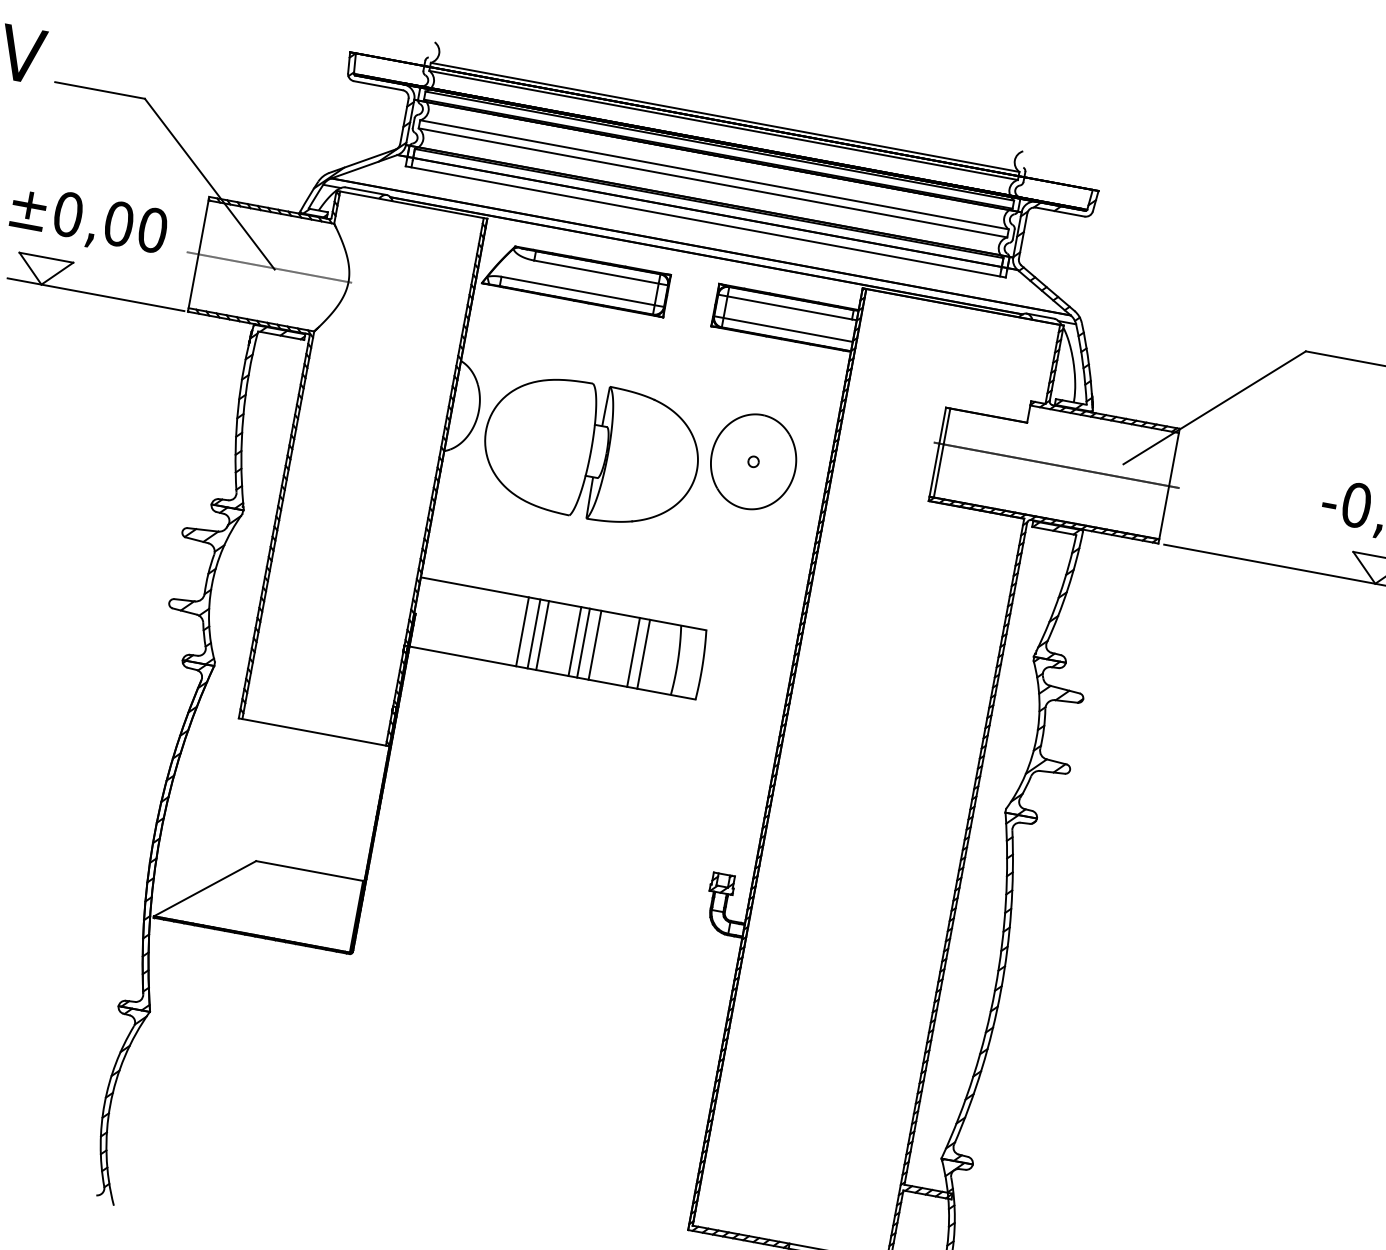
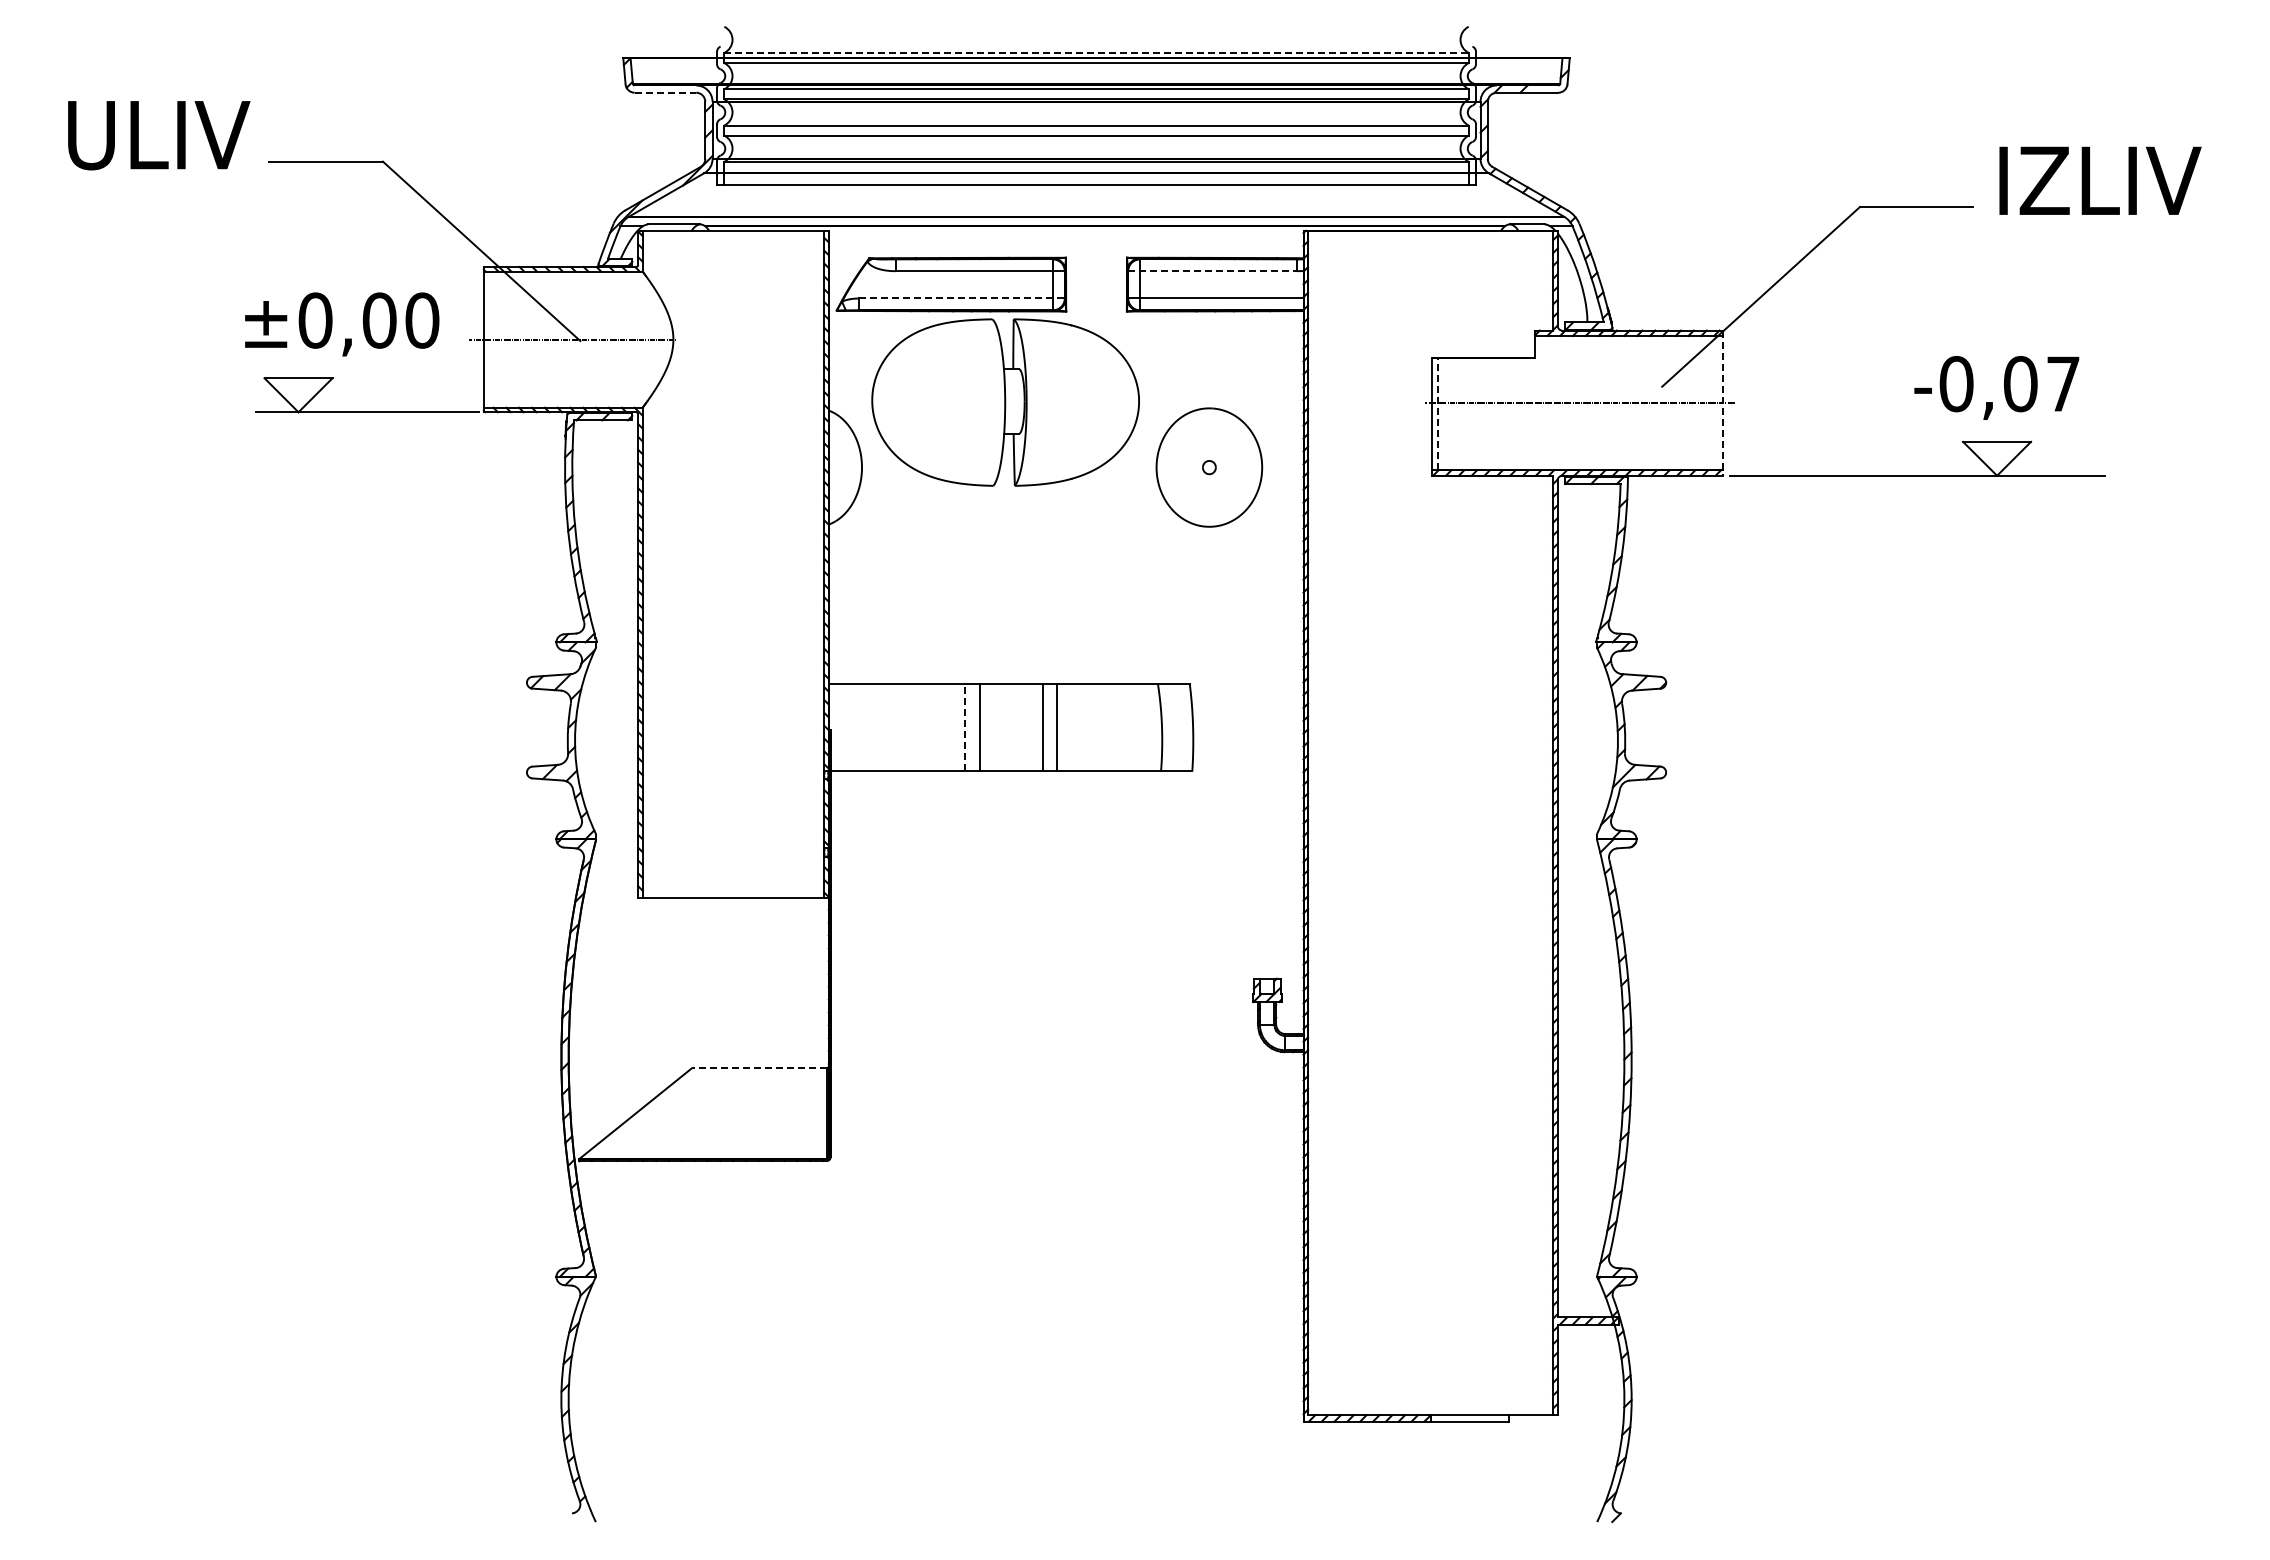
line: (378, 85) -> (665, 92), solid -> dashed
line: (725, 117) -> (1097, 52), solid -> dashed
line: (583, 291) -> (962, 298), solid -> dashed
line: (784, 307) -> (1212, 271), solid -> dashed
part: (591, 451) -> (1005, 402), moved
line: (941, 452) -> (1437, 413), solid -> dashed
line: (1168, 486) -> (1722, 403), solid -> dashed
line: (522, 631) -> (965, 727), solid -> dashed
line: (542, 635) -> (990, 727), removed
line: (574, 641) -> (1031, 727), removed
line: (633, 652) -> (1105, 727), removed
line: (643, 654) -> (1118, 727), removed
line: (309, 871) -> (759, 1068), solid -> dashed

